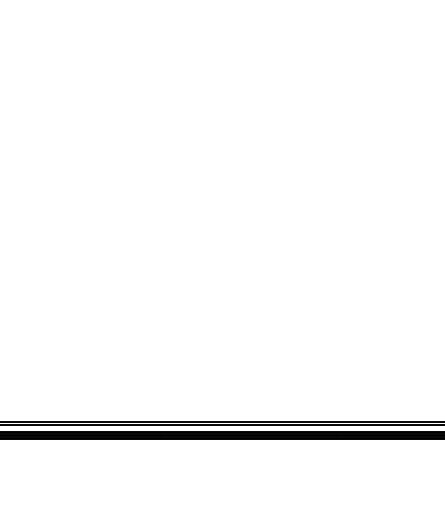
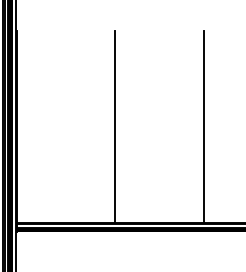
line: (161, 231) -> (115, 126), added
line: (335, 231) -> (203, 126), added

